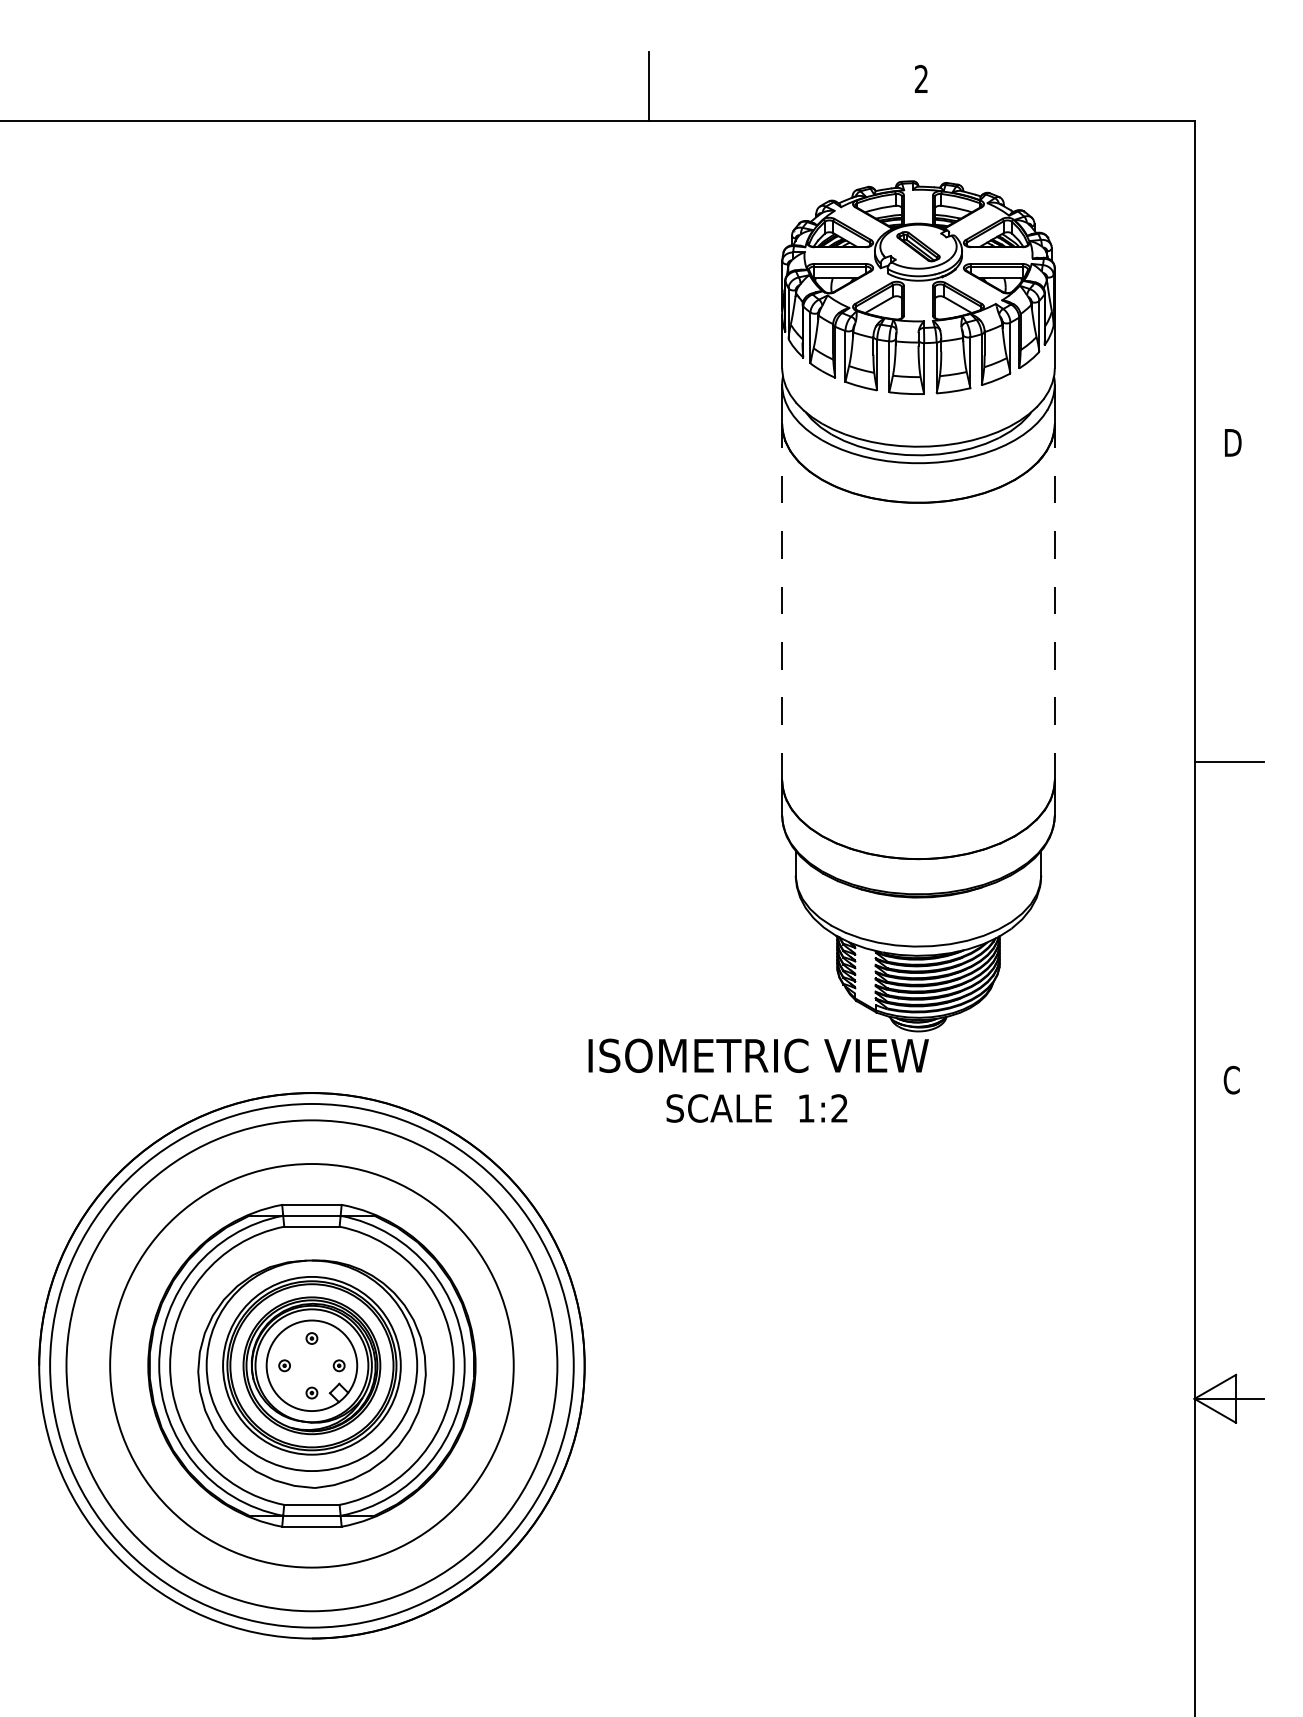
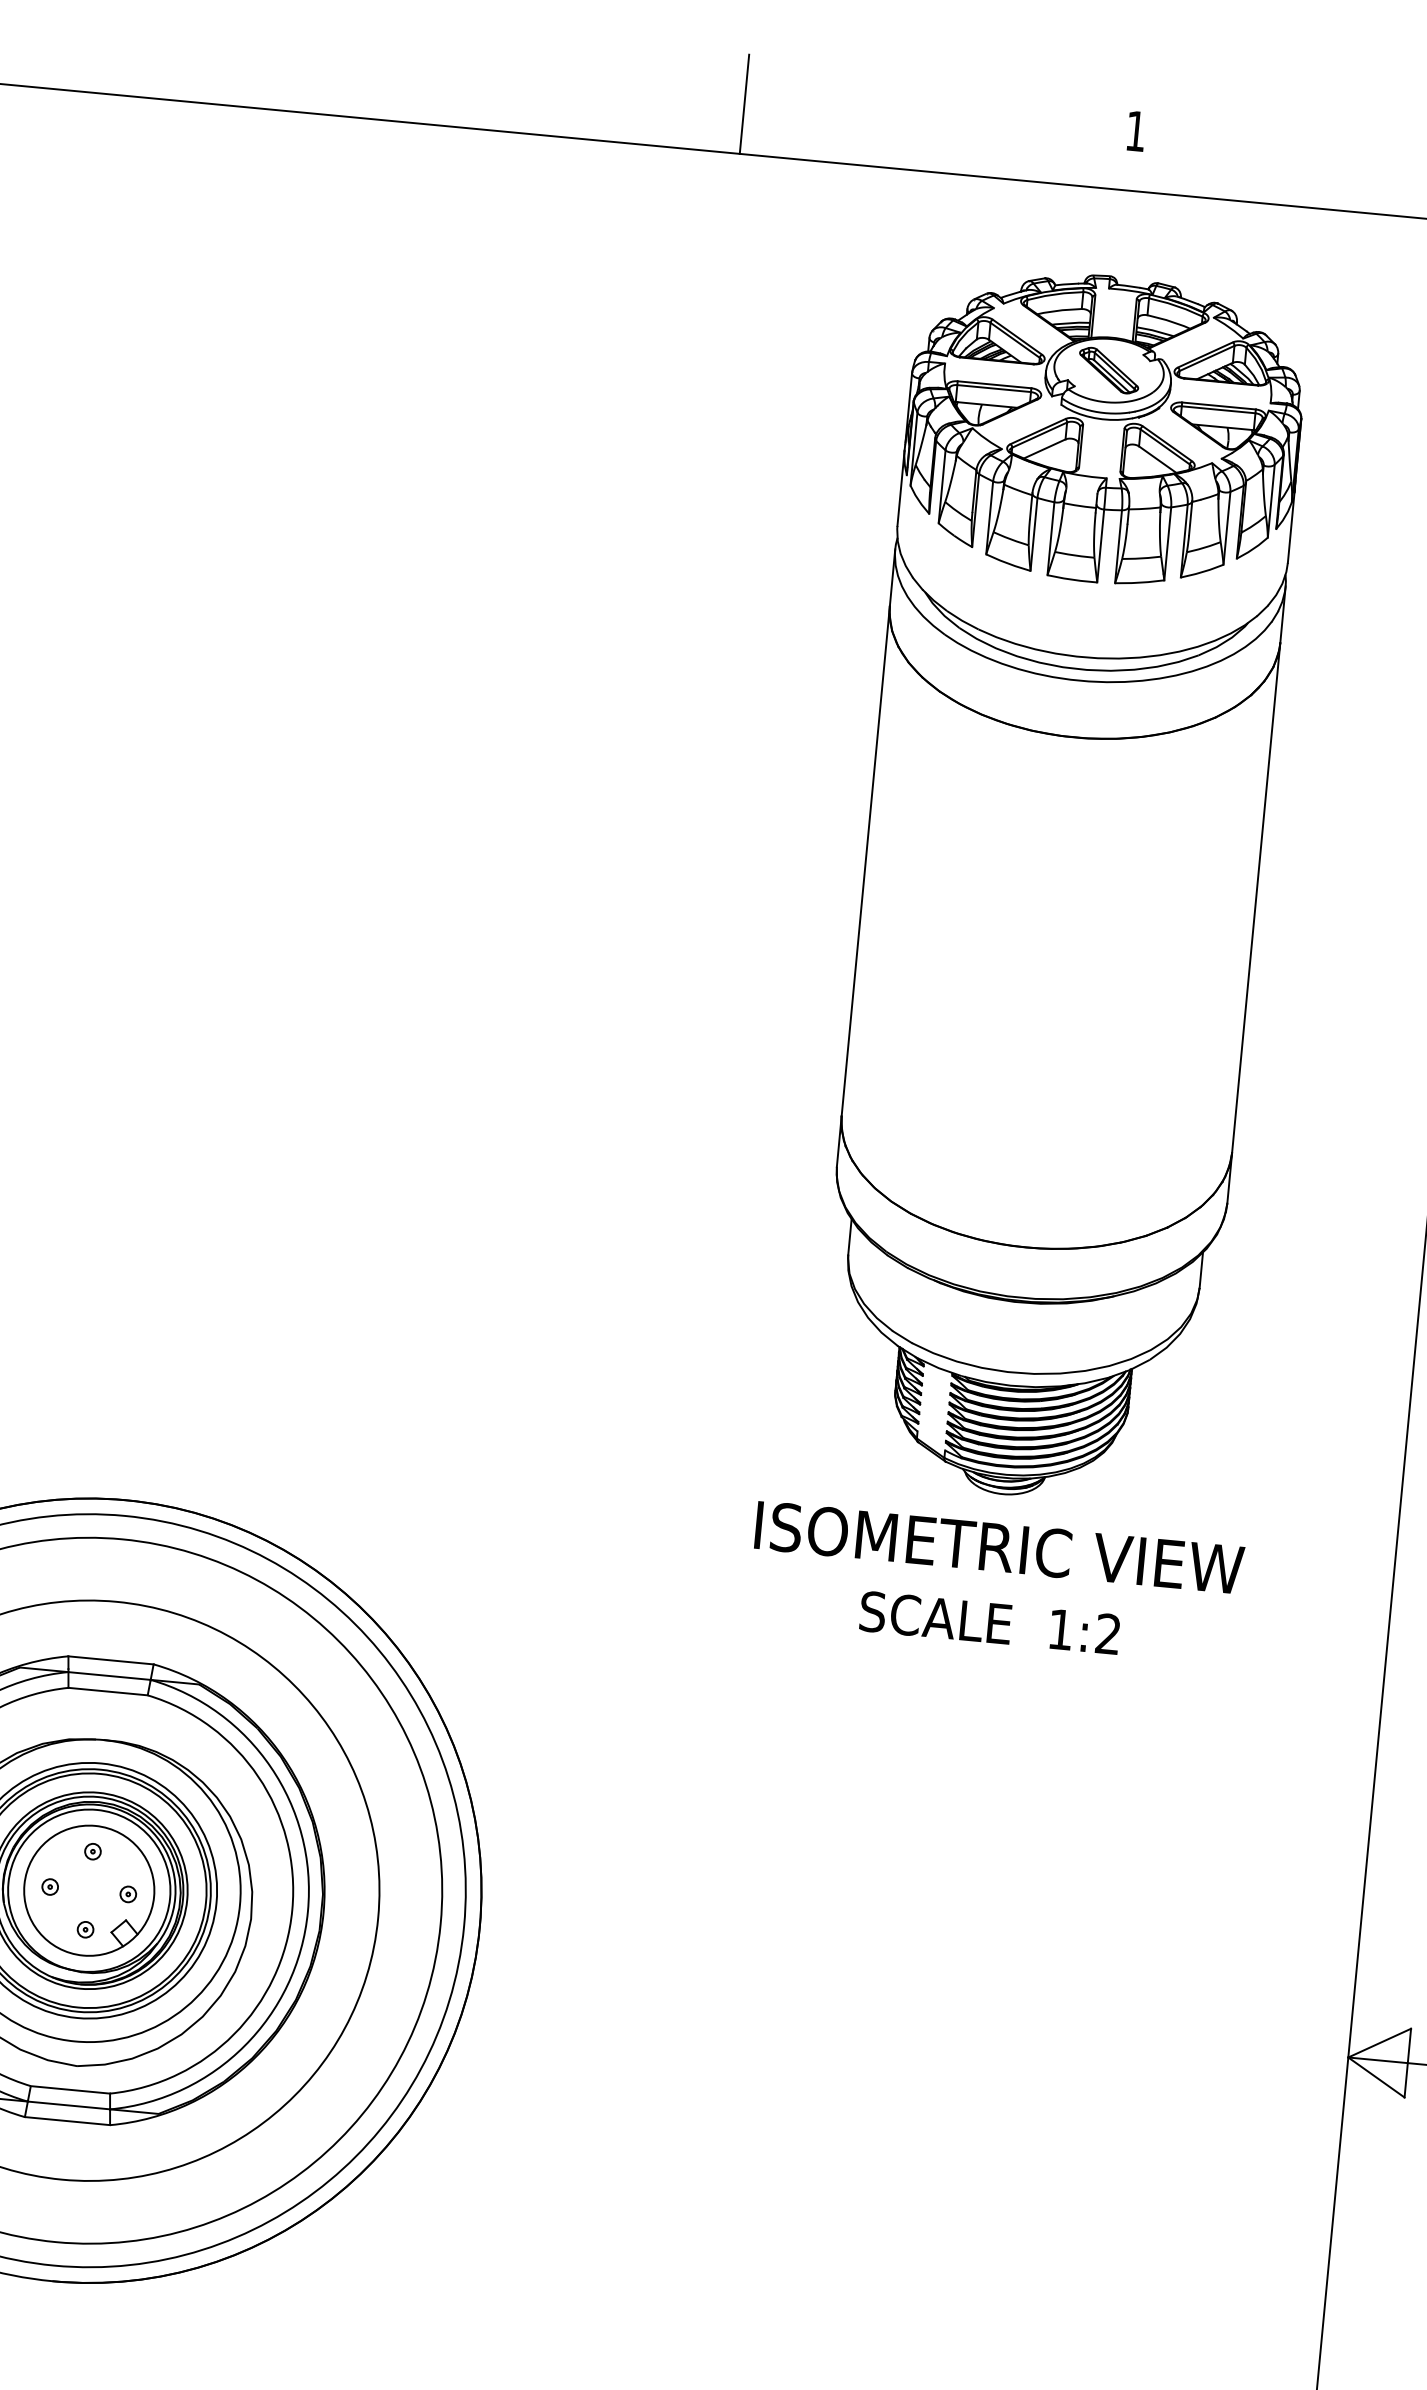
text: (920, 78) -> (1134, 130), 2 -> 1
line: (782, 601) -> (866, 860), dashed -> solid
line: (1054, 601) -> (1255, 897), dashed -> solid
text: (758, 1080) -> (995, 1583), moved

